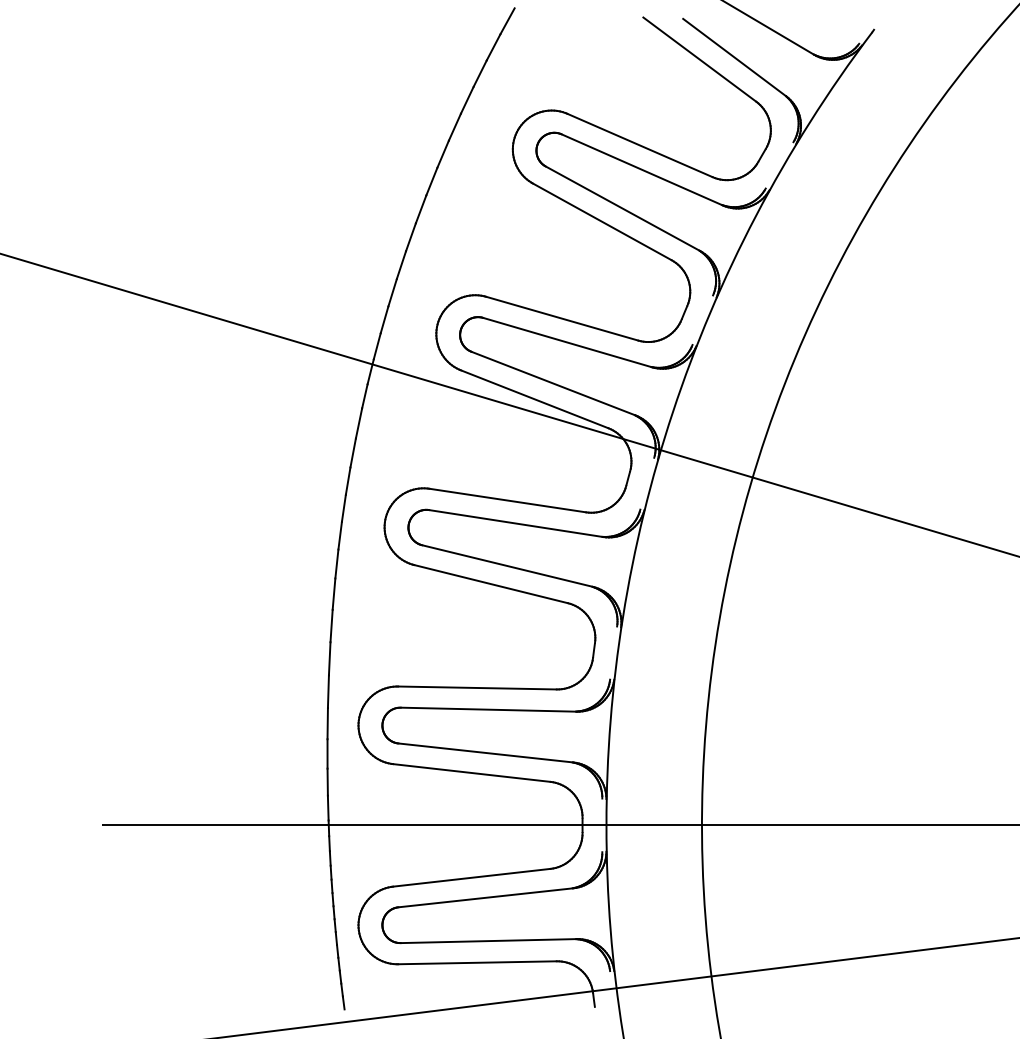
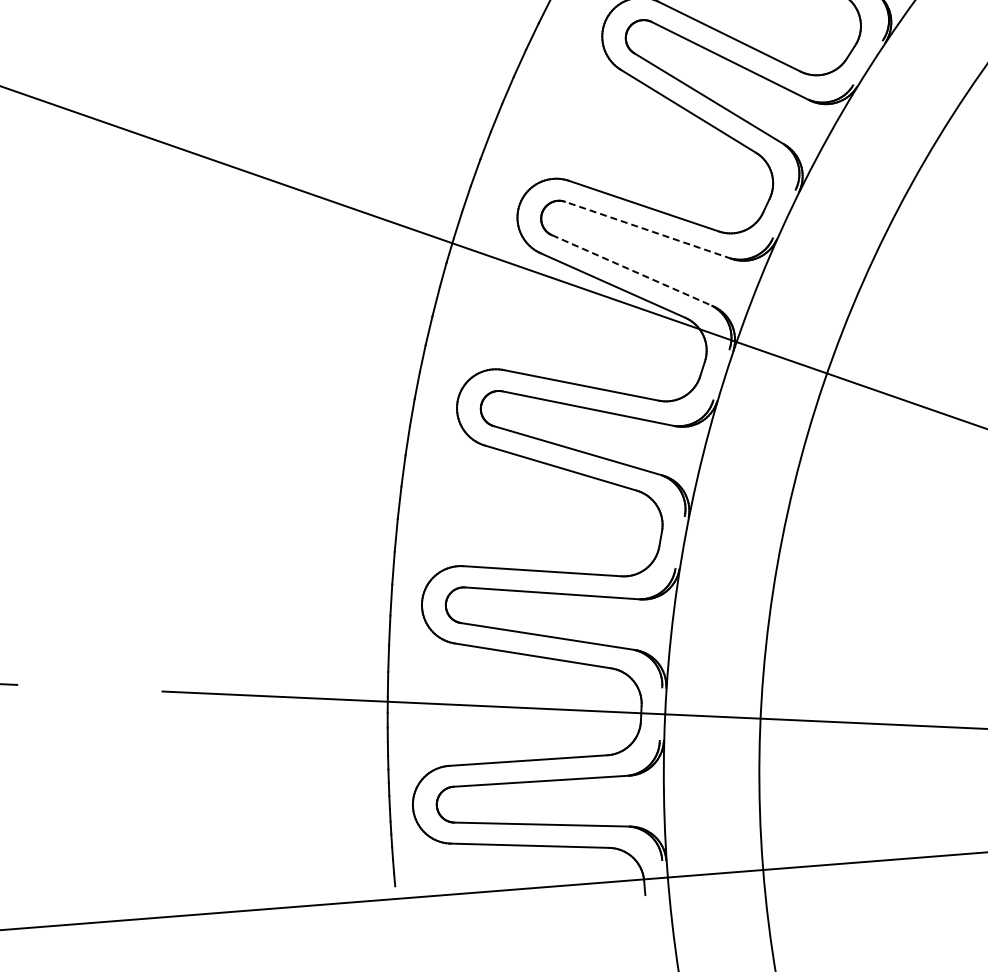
line: (567, 342) -> (648, 230), solid -> dashed
line: (554, 383) -> (633, 270), solid -> dashed

